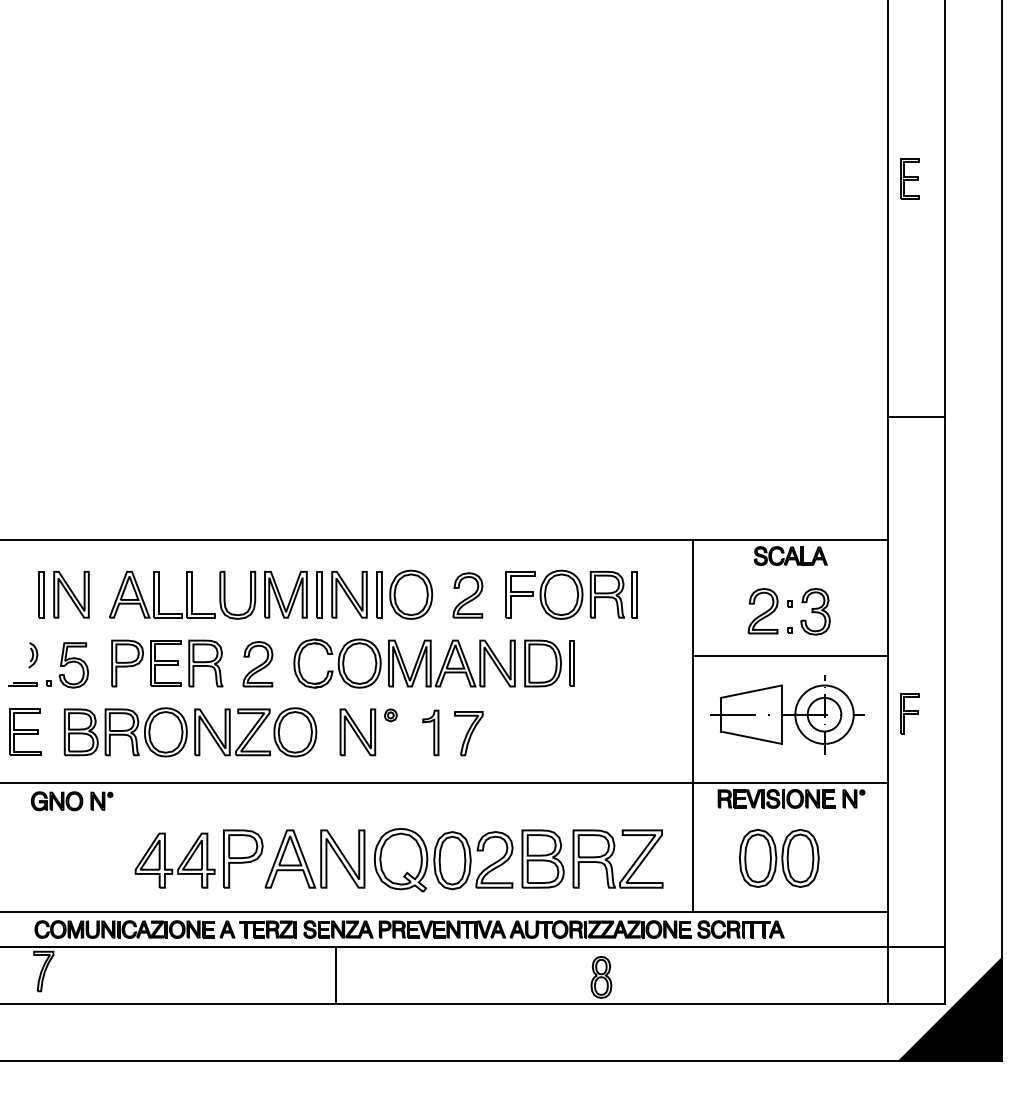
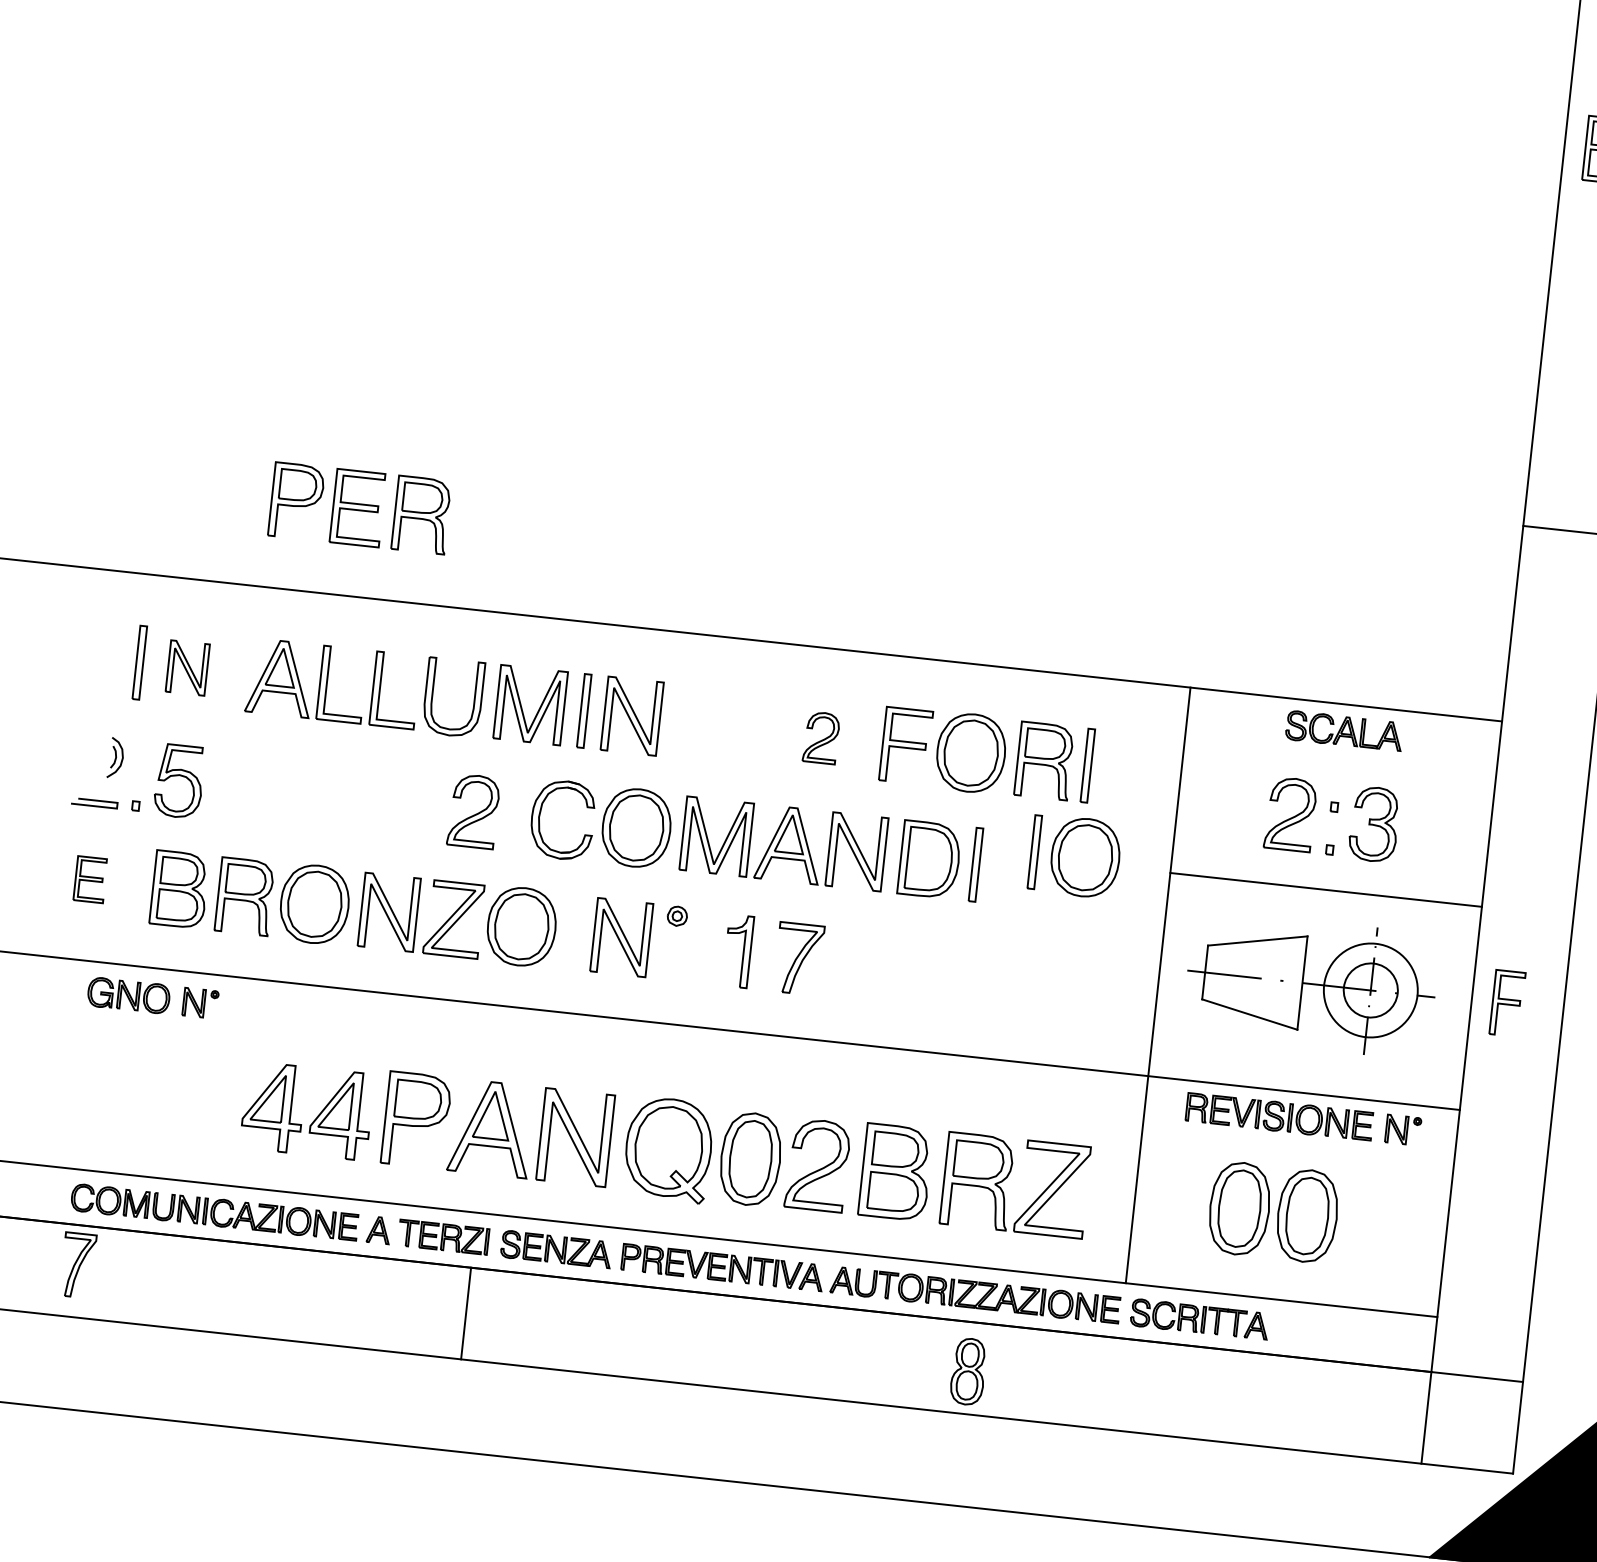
part: (71, 594) -> (187, 667), size x0.7
part: (404, 594) -> (1074, 856), moved
part: (467, 595) -> (820, 737), size x0.7
part: (167, 663) -> (360, 508), moved
part: (25, 731) -> (90, 878), size x0.6
line: (335, 974) -> (465, 1312), moved

